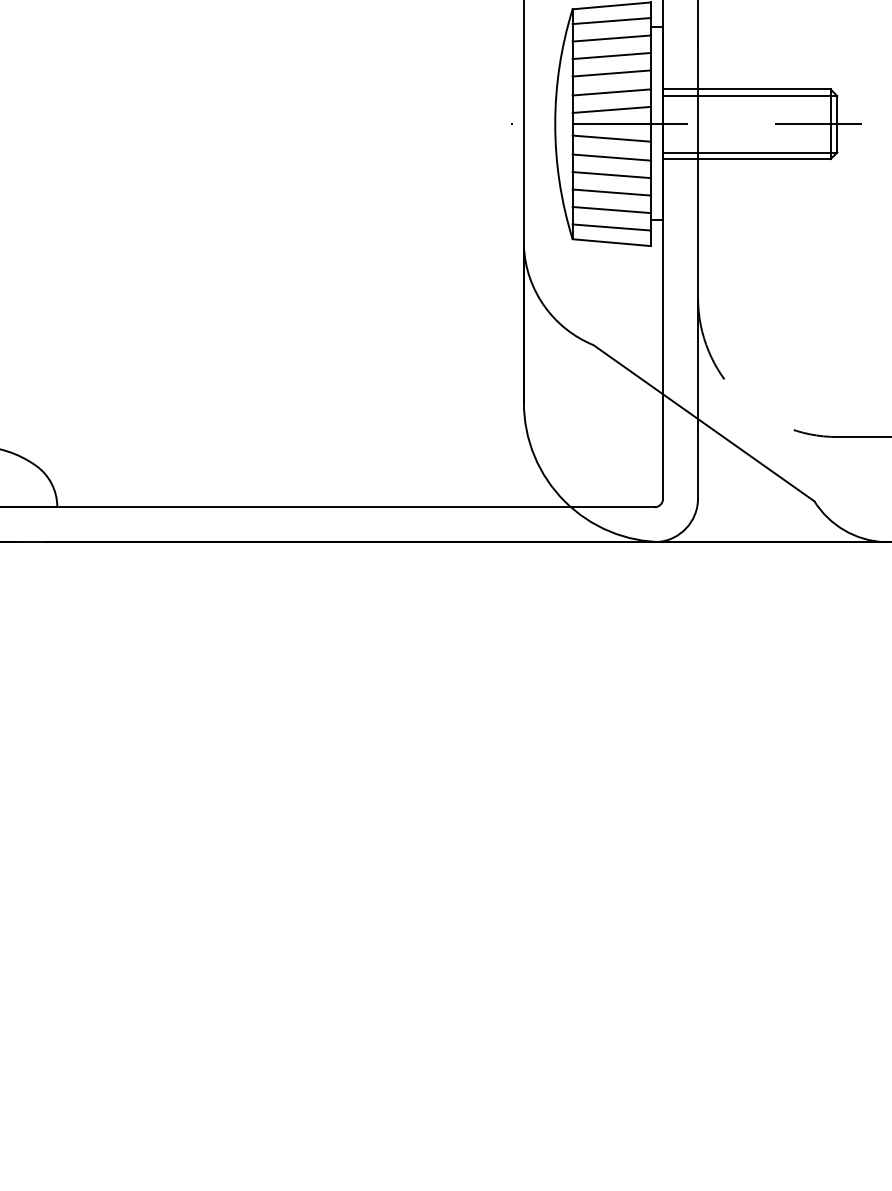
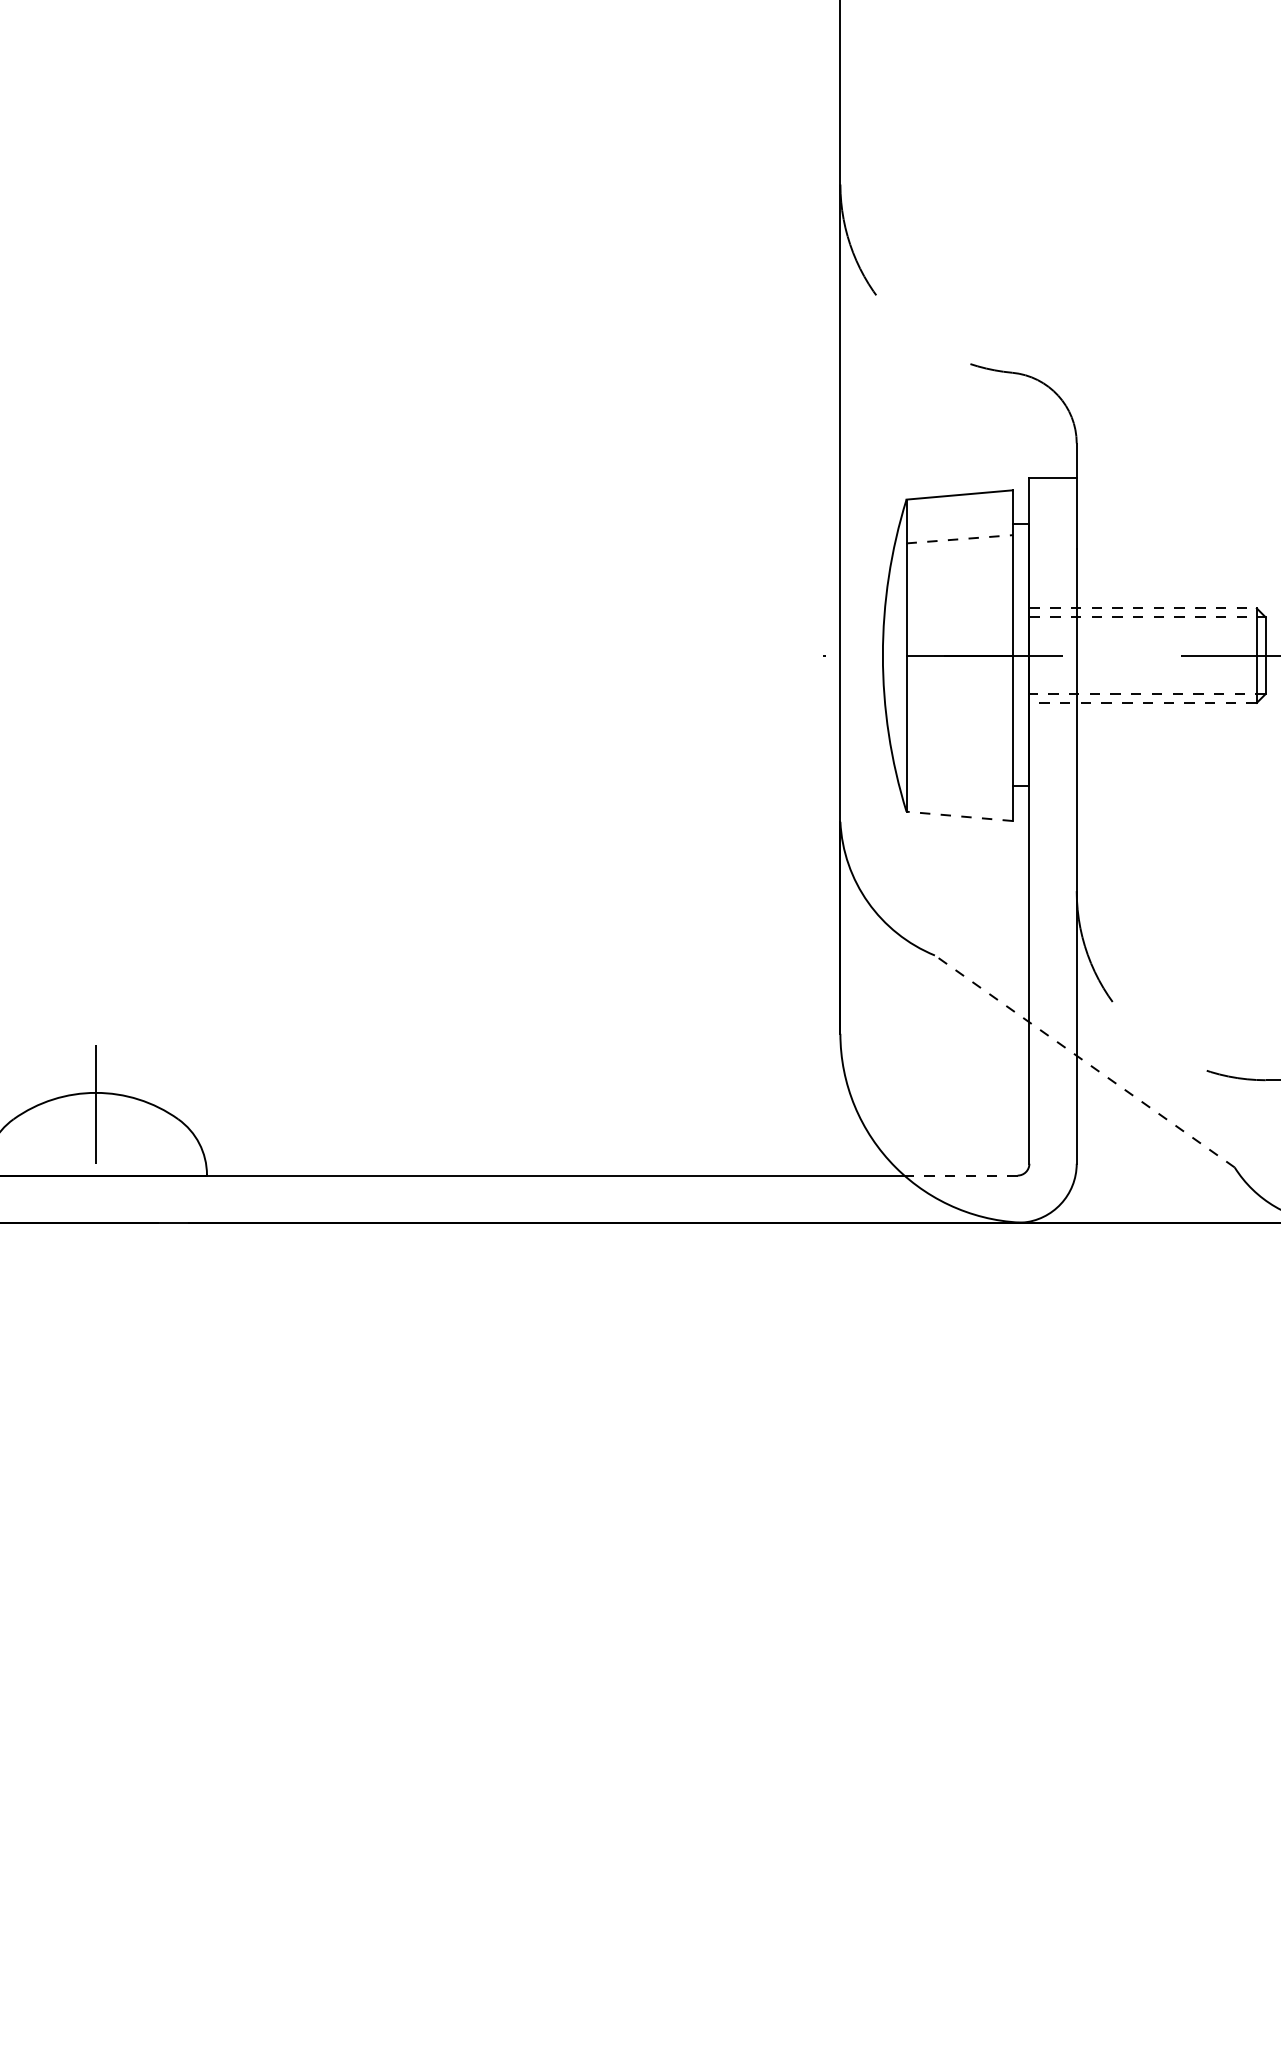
line: (611, 21) -> (959, 515), removed
line: (612, 38) -> (960, 539), solid -> dashed
line: (611, 55) -> (959, 562), removed
line: (611, 73) -> (959, 586), removed
line: (747, 89) -> (1143, 608), solid -> dashed
line: (611, 92) -> (959, 612), removed
line: (750, 96) -> (1148, 617), solid -> dashed
line: (611, 110) -> (959, 636), removed
line: (611, 138) -> (959, 675), removed
line: (750, 152) -> (1147, 694), solid -> dashed
line: (611, 157) -> (959, 700), removed
line: (747, 158) -> (1143, 702), solid -> dashed
line: (611, 174) -> (959, 724), removed
line: (611, 192) -> (959, 748), removed
line: (611, 209) -> (959, 771), removed
line: (611, 227) -> (959, 795), removed
line: (611, 242) -> (959, 816), solid -> dashed
line: (703, 423) -> (1084, 1061), solid -> dashed
line: (613, 507) -> (961, 1175), solid -> dashed

